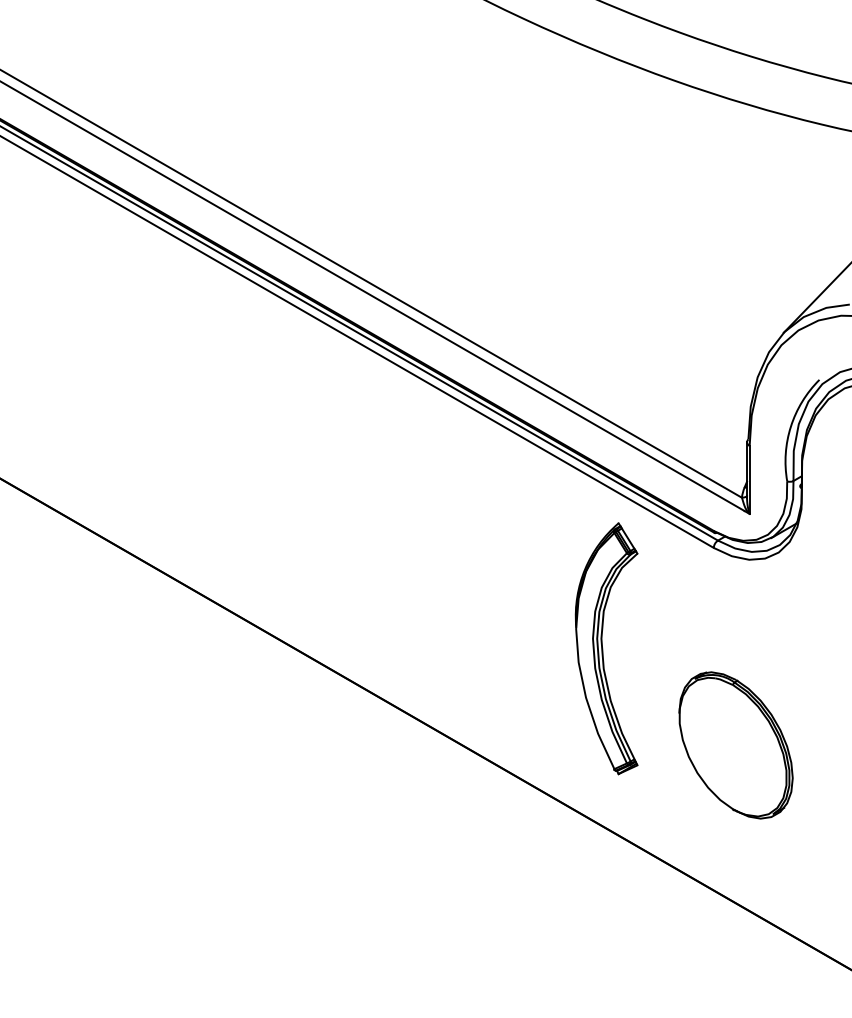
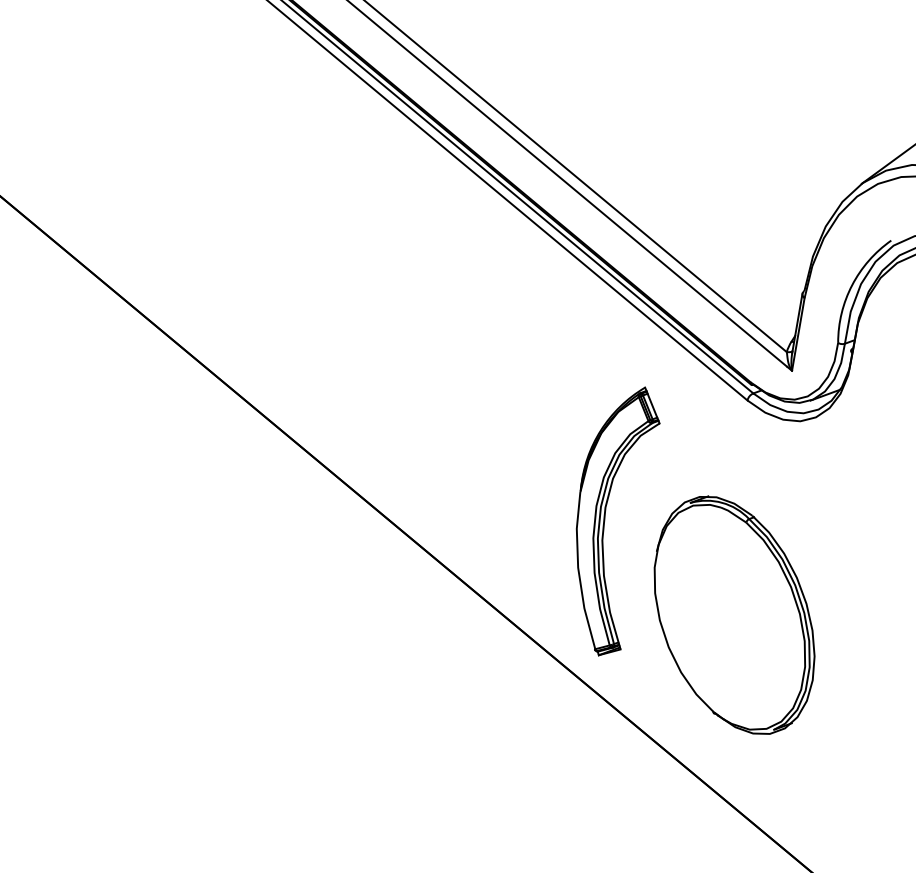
part: (606, 648) -> (609, 518), moved
part: (735, 745) -> (734, 615), size x1.43

